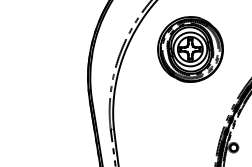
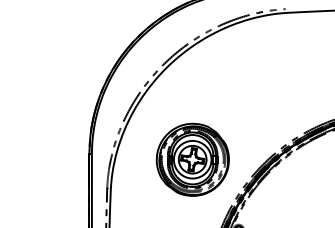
part: (190, 49) -> (192, 159), moved

